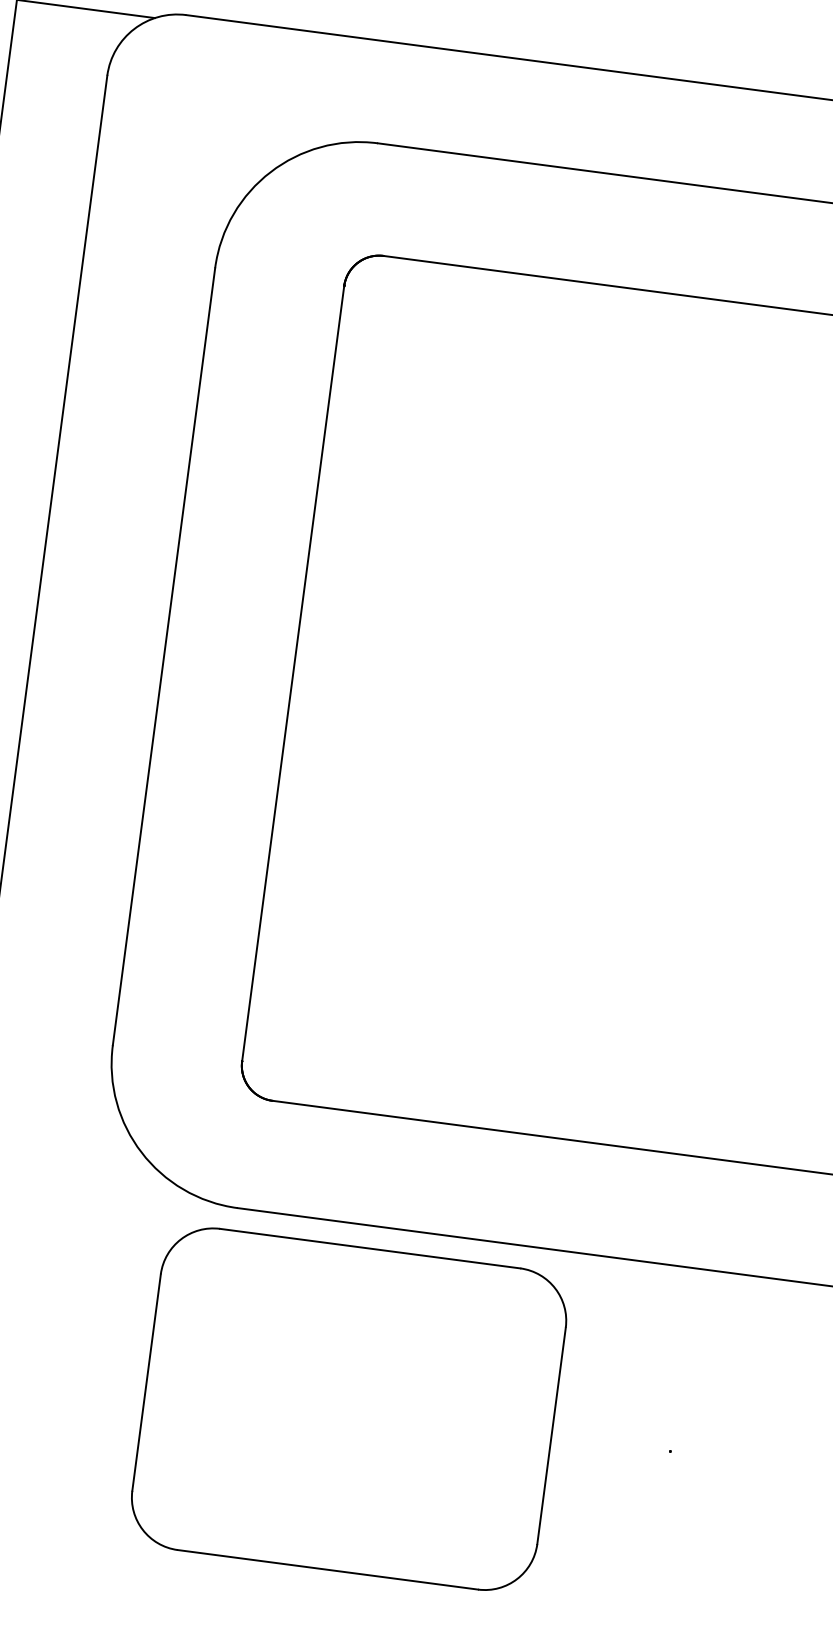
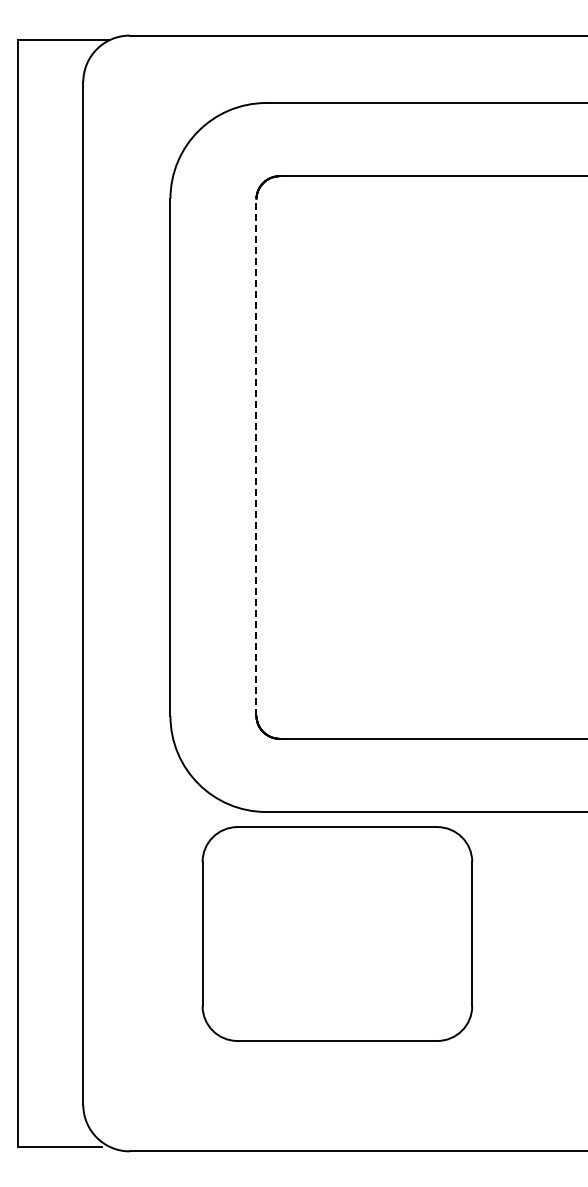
line: (293, 673) -> (256, 457), solid -> dashed
part: (349, 1408) -> (337, 933), moved

